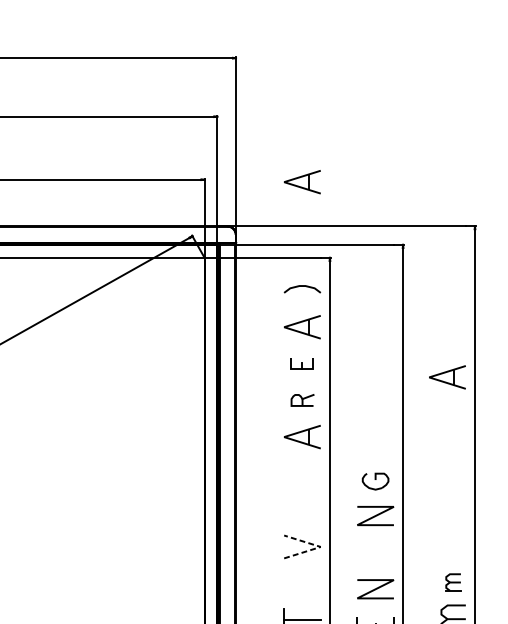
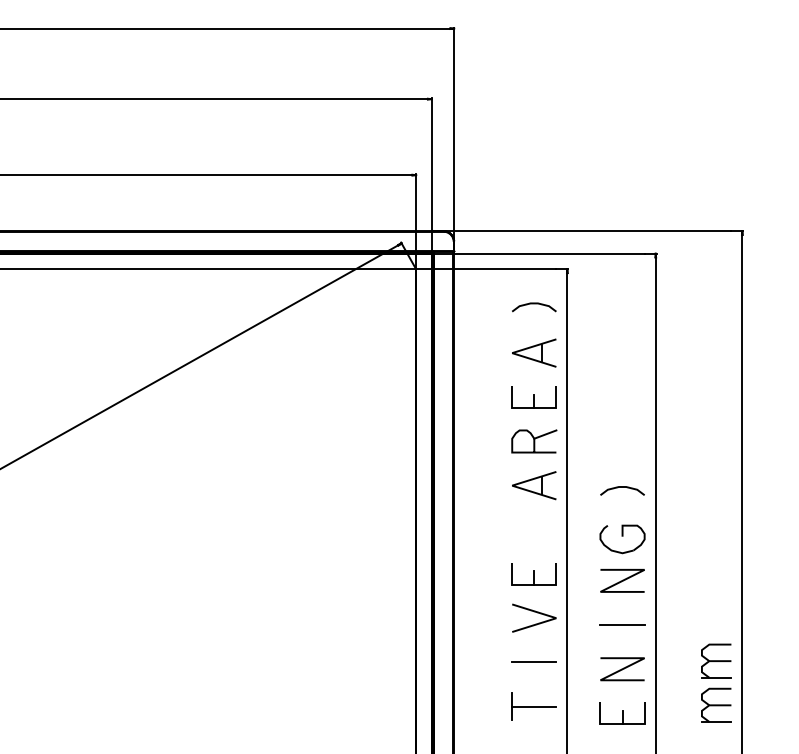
part: (302, 181) -> (534, 177), removed
part: (301, 364) -> (533, 397), size x1.67
part: (447, 377) -> (709, 413), removed
part: (302, 400) -> (534, 441), size x1.67
curve: (375, 438) -> (622, 487), added
part: (375, 481) -> (622, 539), size x1.43
part: (301, 510) -> (533, 574), added
line: (320, 547) -> (556, 618), dashed -> solid
line: (375, 552) -> (622, 625), added
part: (453, 582) -> (716, 660), size x1.67
line: (302, 583) -> (534, 662), added

